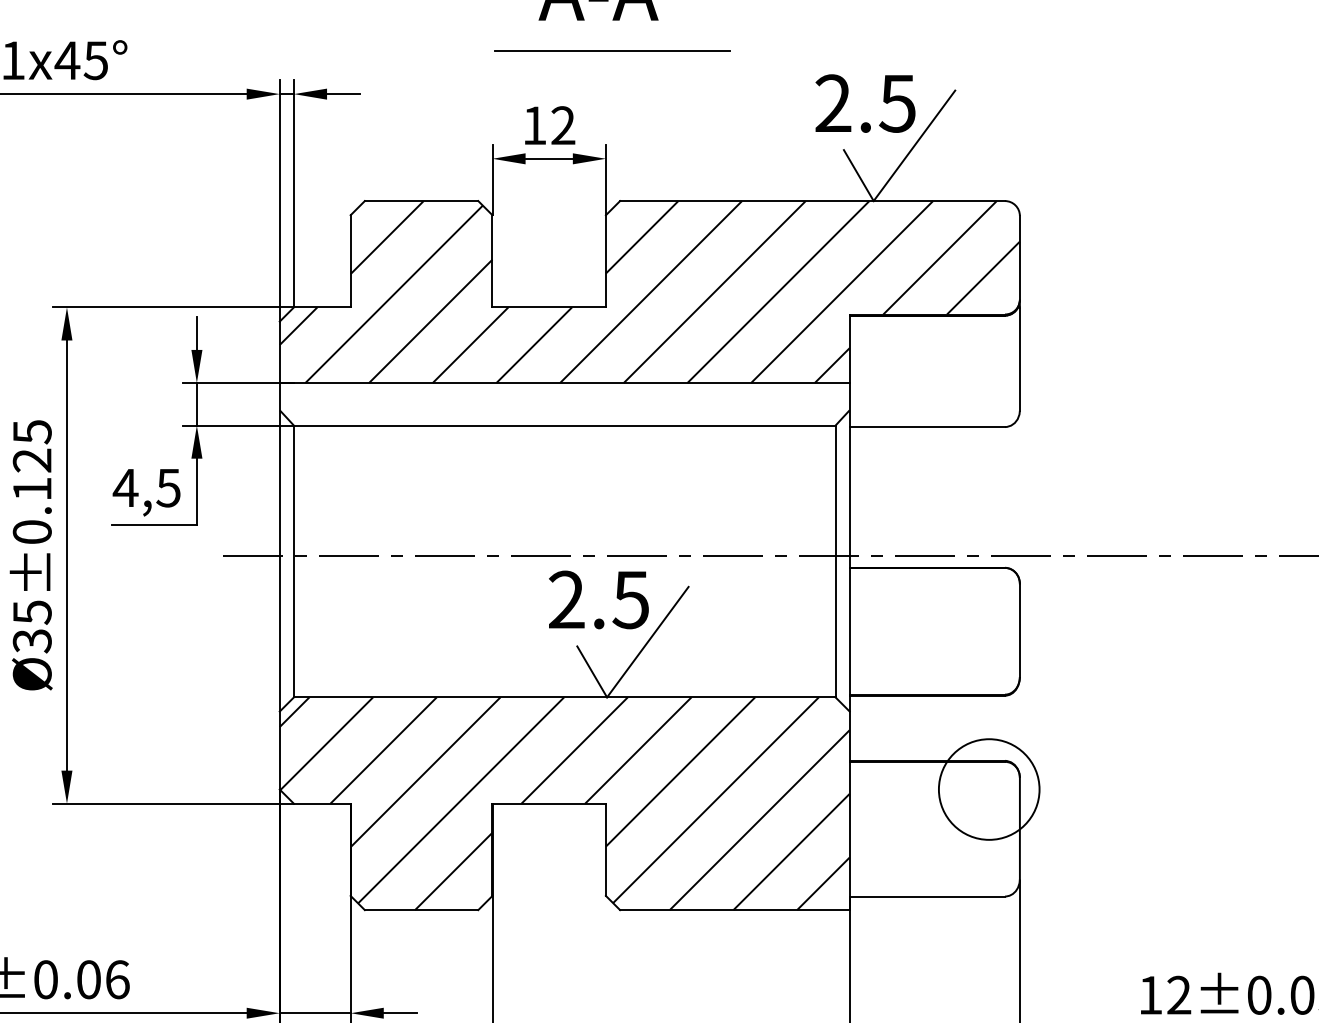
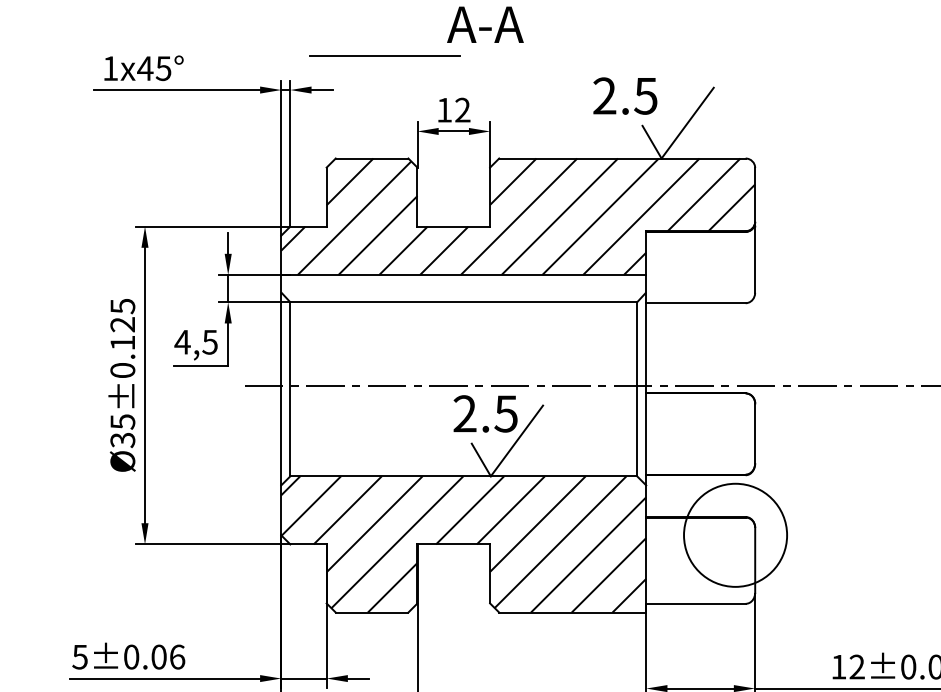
line: (611, 49) -> (384, 55), moved
text: (865, 102) -> (625, 95), moved
circle: (989, 789) -> (735, 535), size x1.6

